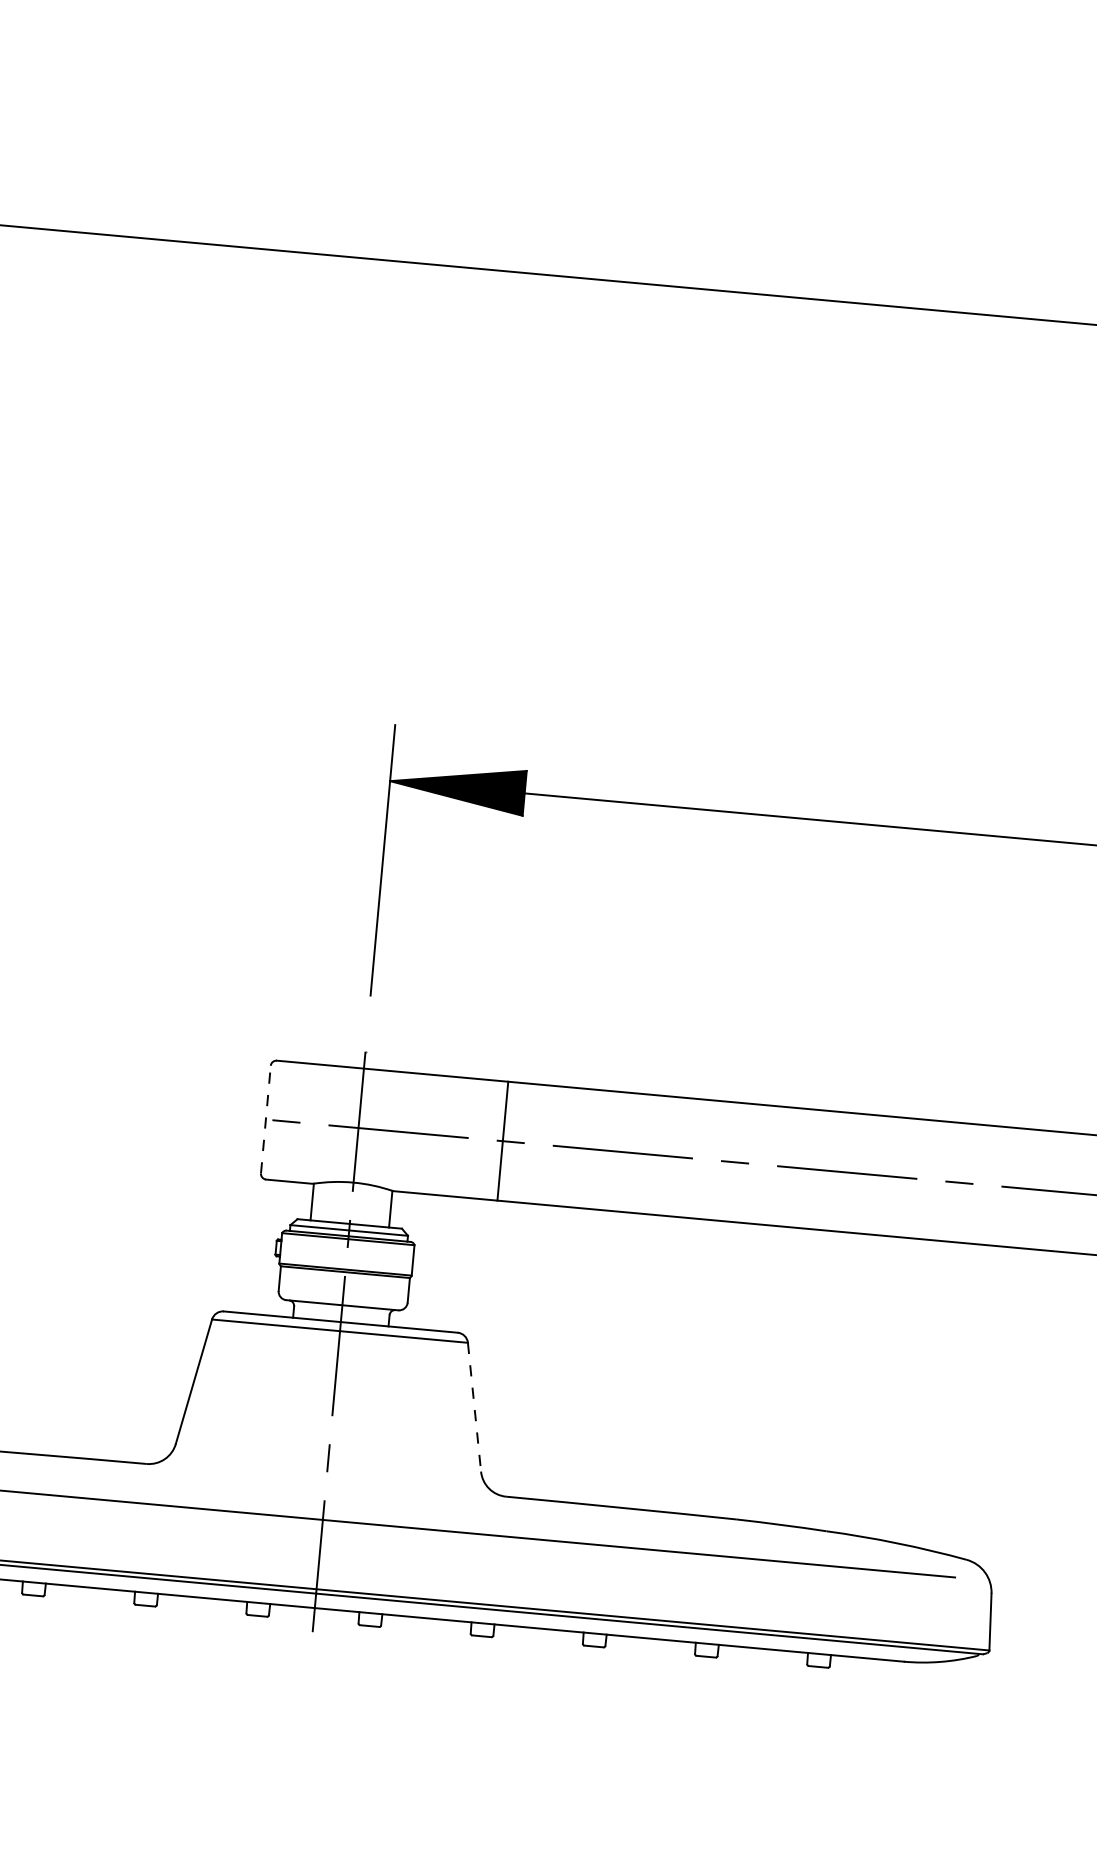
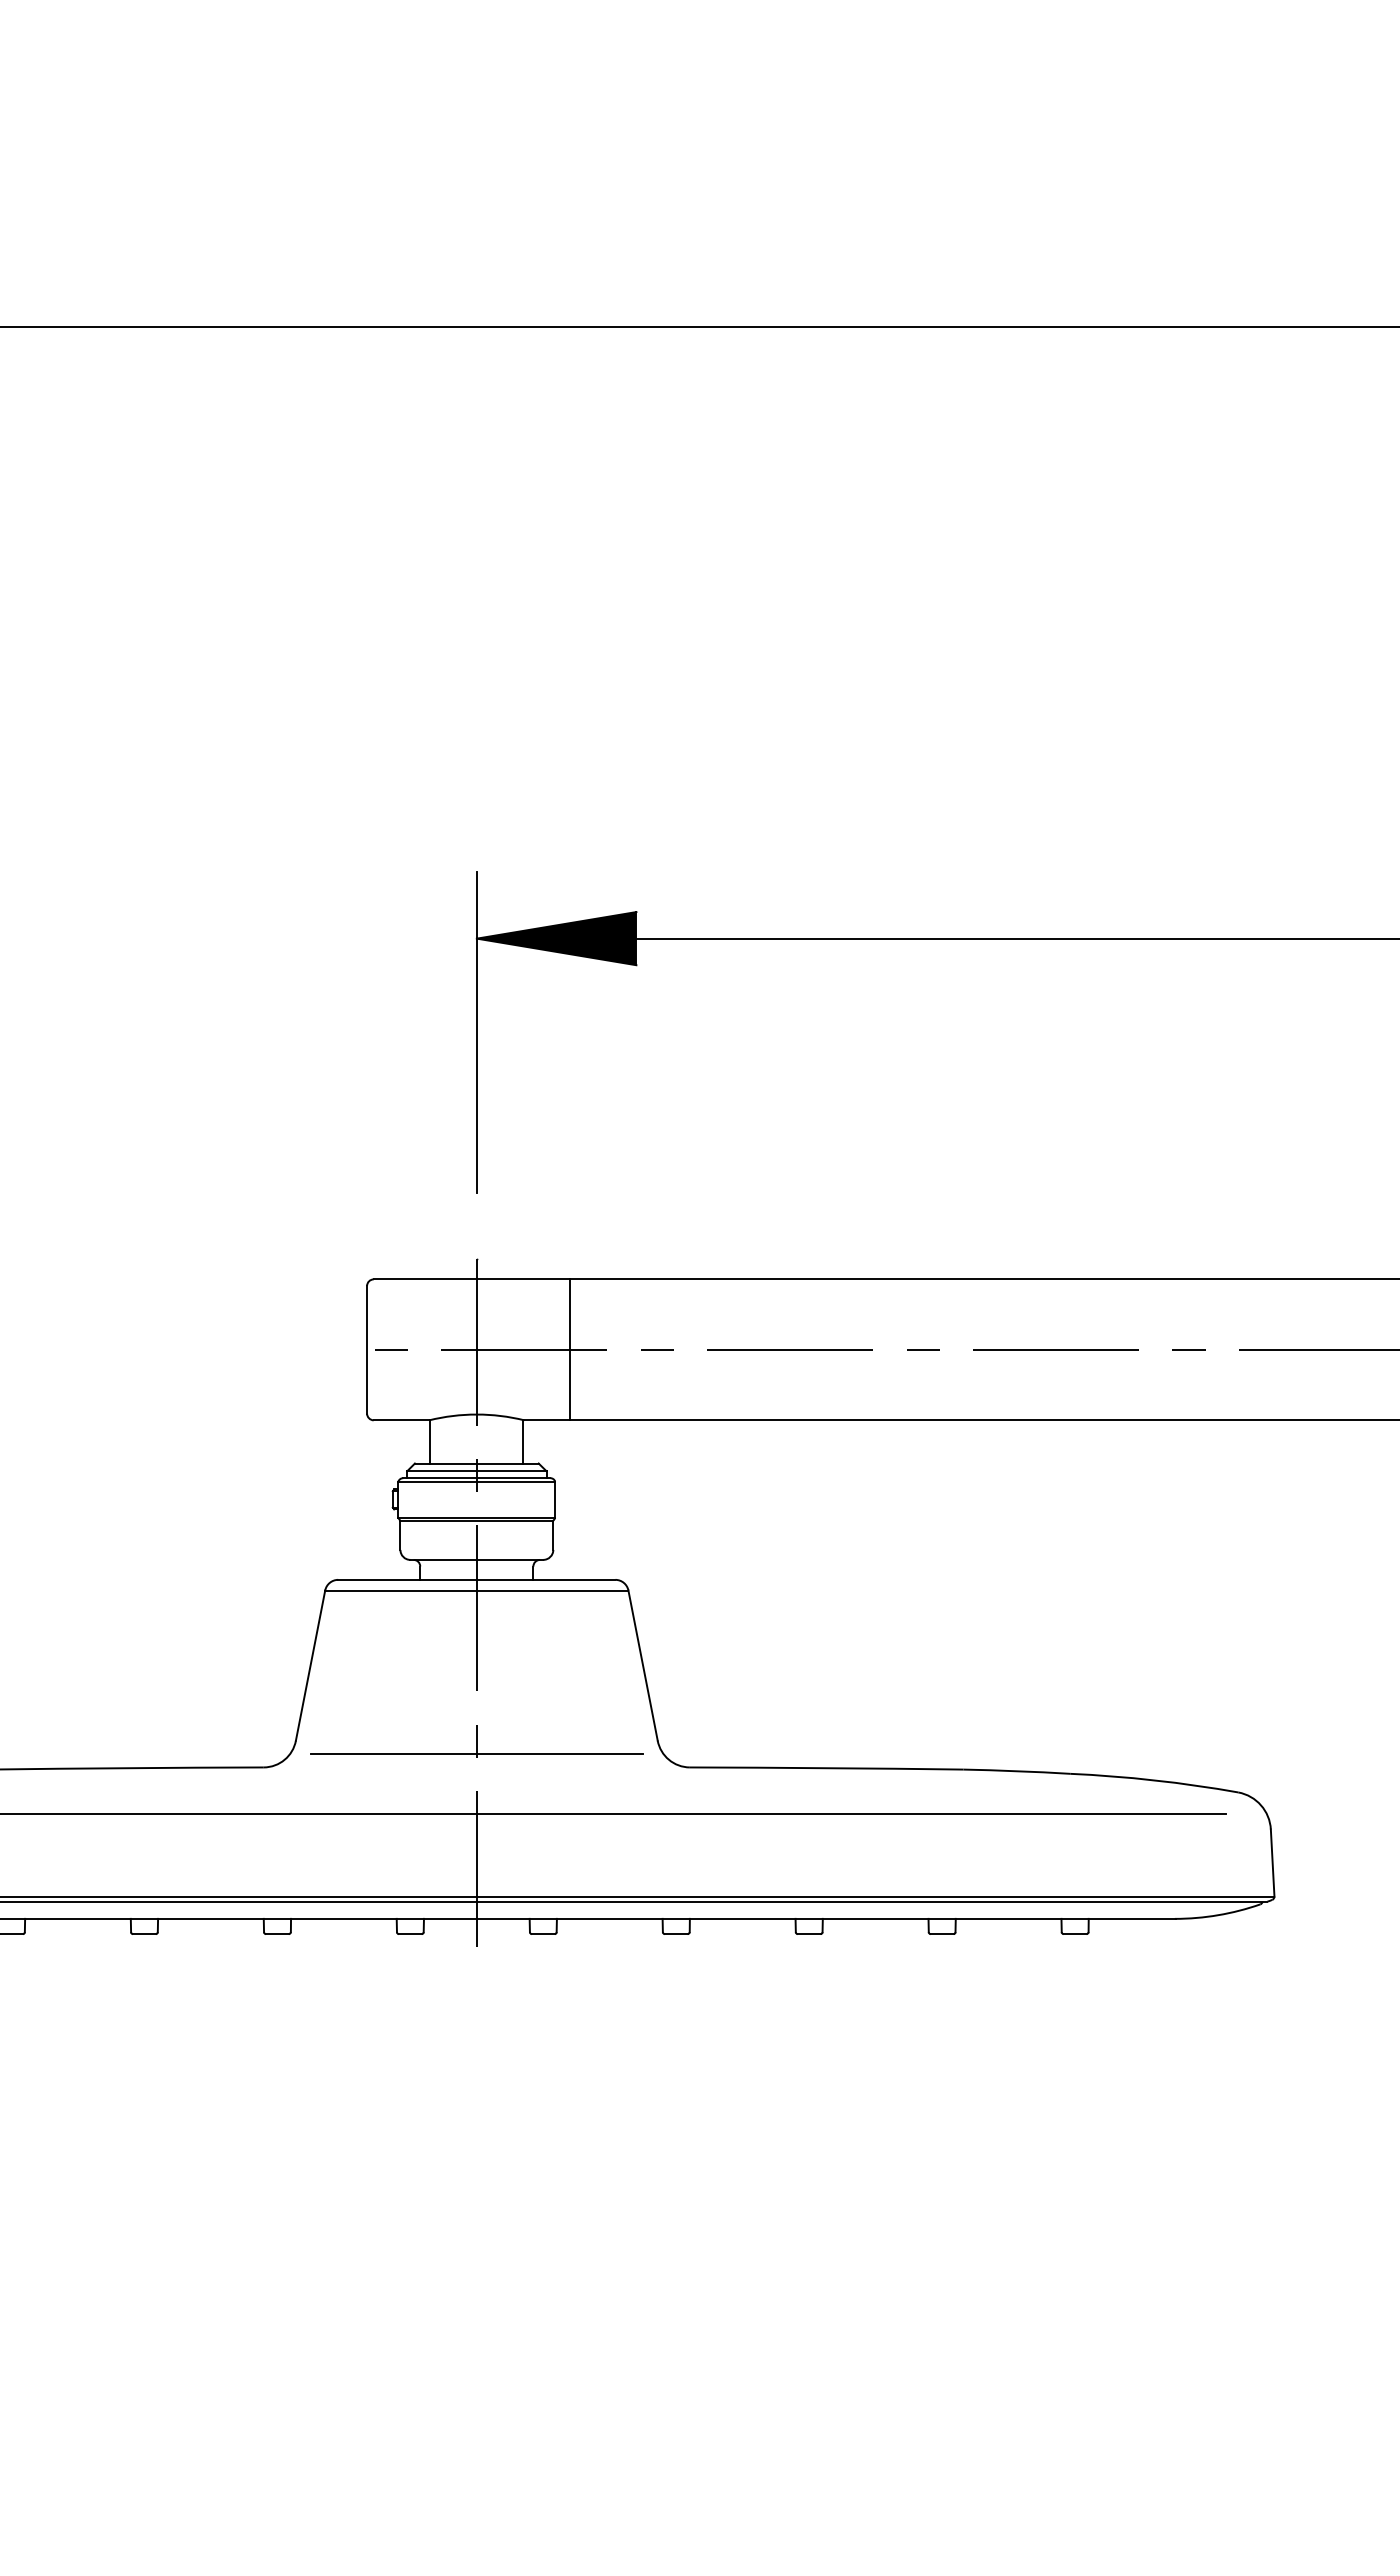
line: (266, 1119) -> (367, 1349), dashed -> solid
line: (502, 1140) -> (569, 1349), moved
line: (474, 1407) -> (643, 1666), dashed -> solid
line: (327, 1468) -> (476, 1753), added

